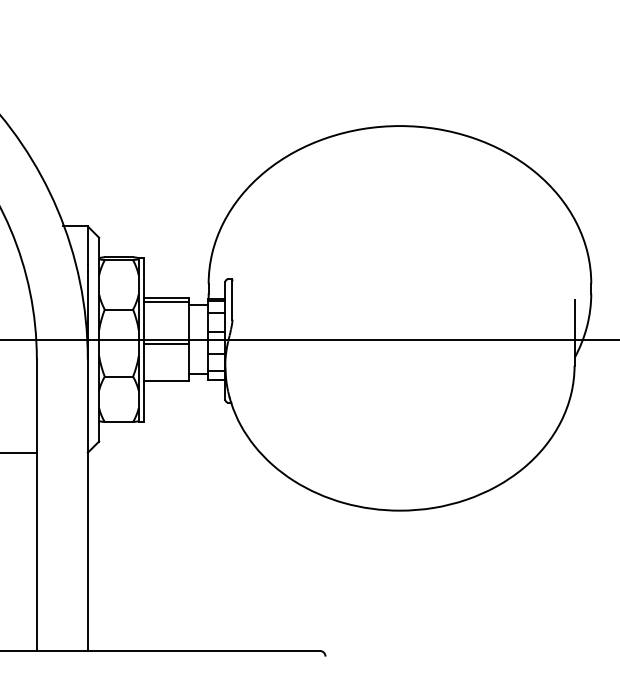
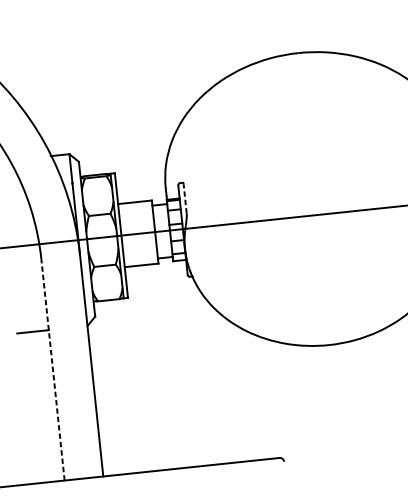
line: (232, 299) -> (185, 198), solid -> dashed
line: (166, 302) -> (135, 205), removed
line: (166, 343) -> (138, 236), removed
line: (36, 505) -> (52, 370), solid -> dashed

